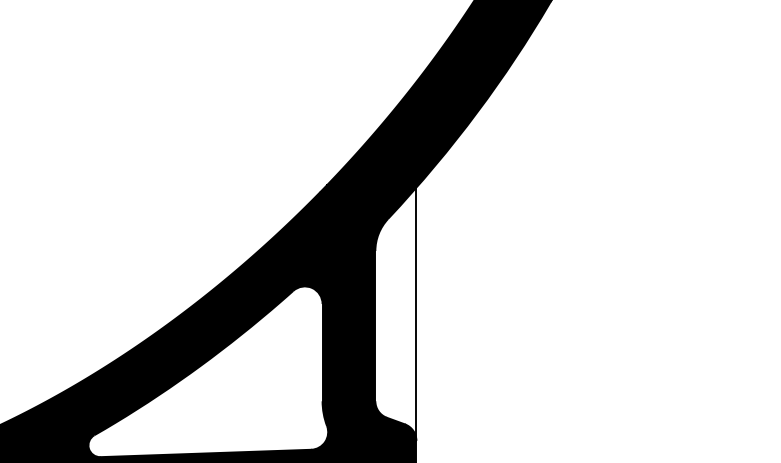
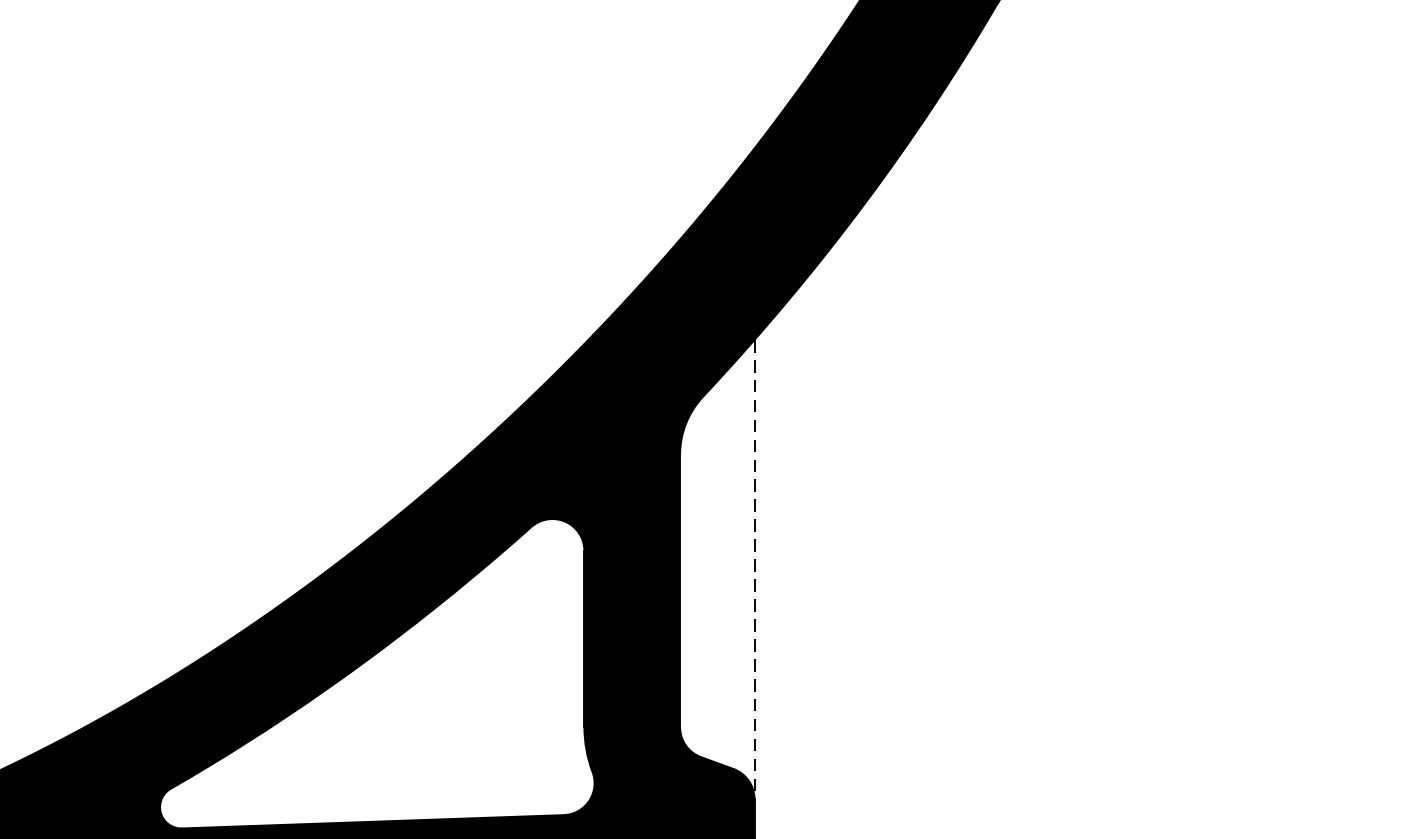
line: (416, 314) -> (754, 569), solid -> dashed

